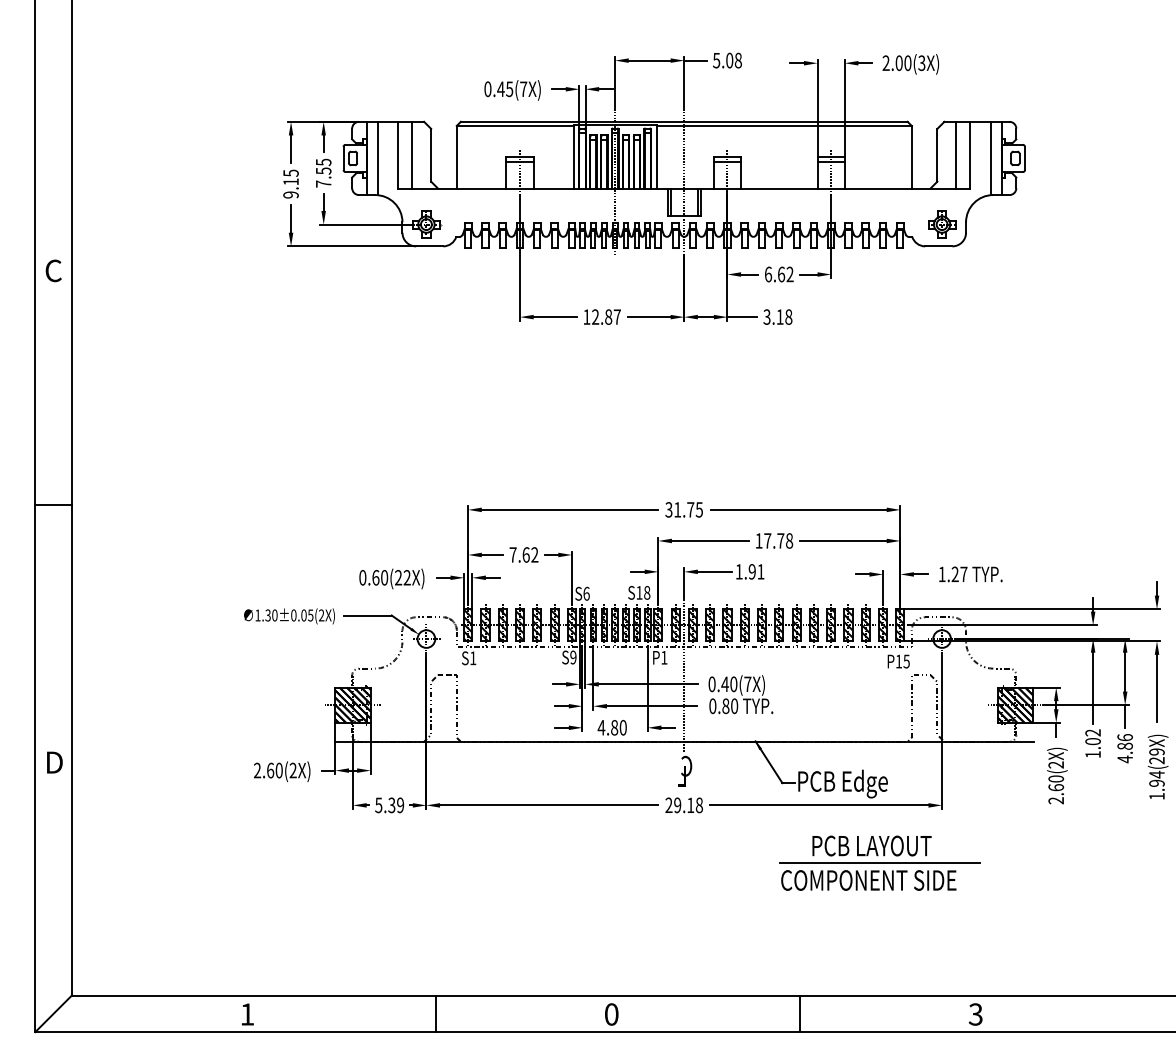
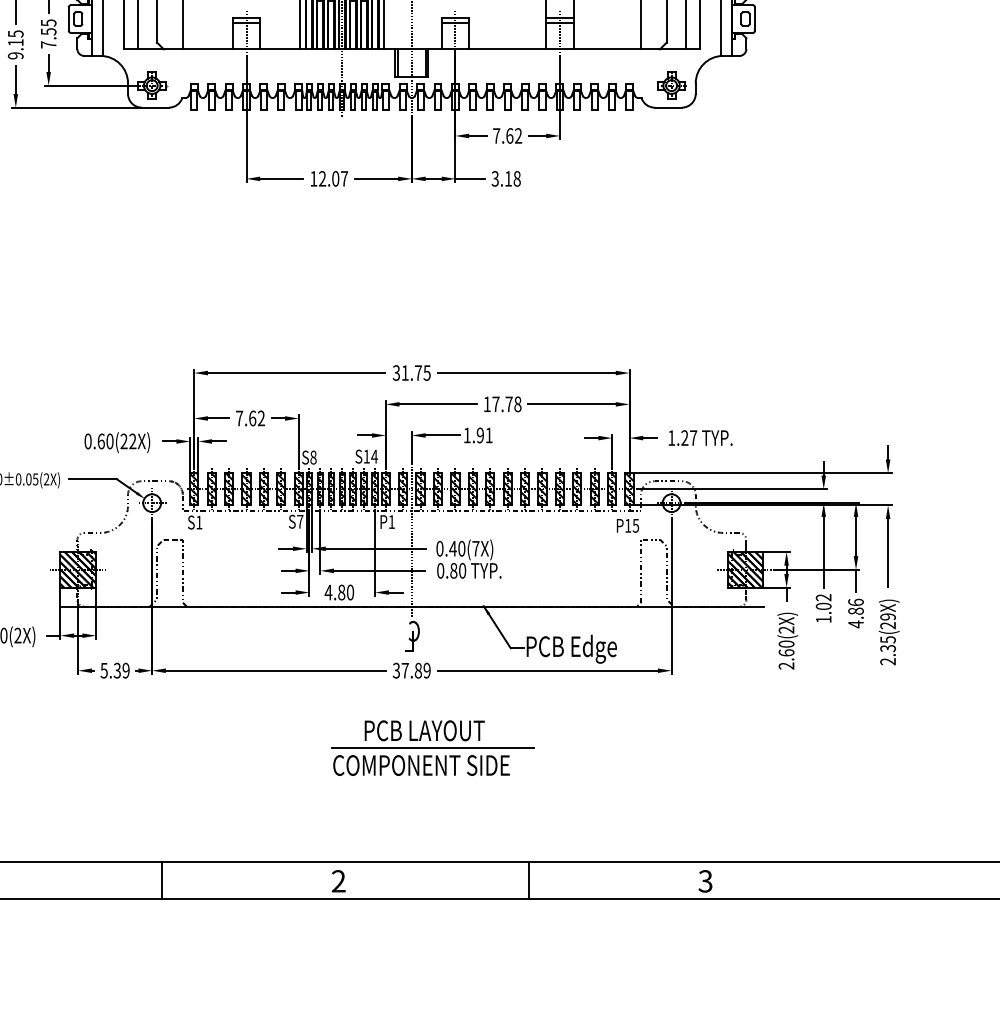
text: (768, 274) -> (496, 135), 6.62 -> 7.62
text: (608, 316) -> (335, 178), 12.87 -> 12.07
text: (646, 592) -> (373, 456), S18 -> S14
text: (586, 593) -> (313, 457), S6 -> S8
text: (573, 657) -> (300, 521), S9 -> S7
text: (1156, 784) -> (887, 649), 1.94(29X) -> 2.35(29X)
text: (684, 805) -> (412, 670), 29.18 -> 37.89
part: (879, 862) -> (432, 747), moved
text: (611, 1014) -> (338, 881), 0 -> 2

